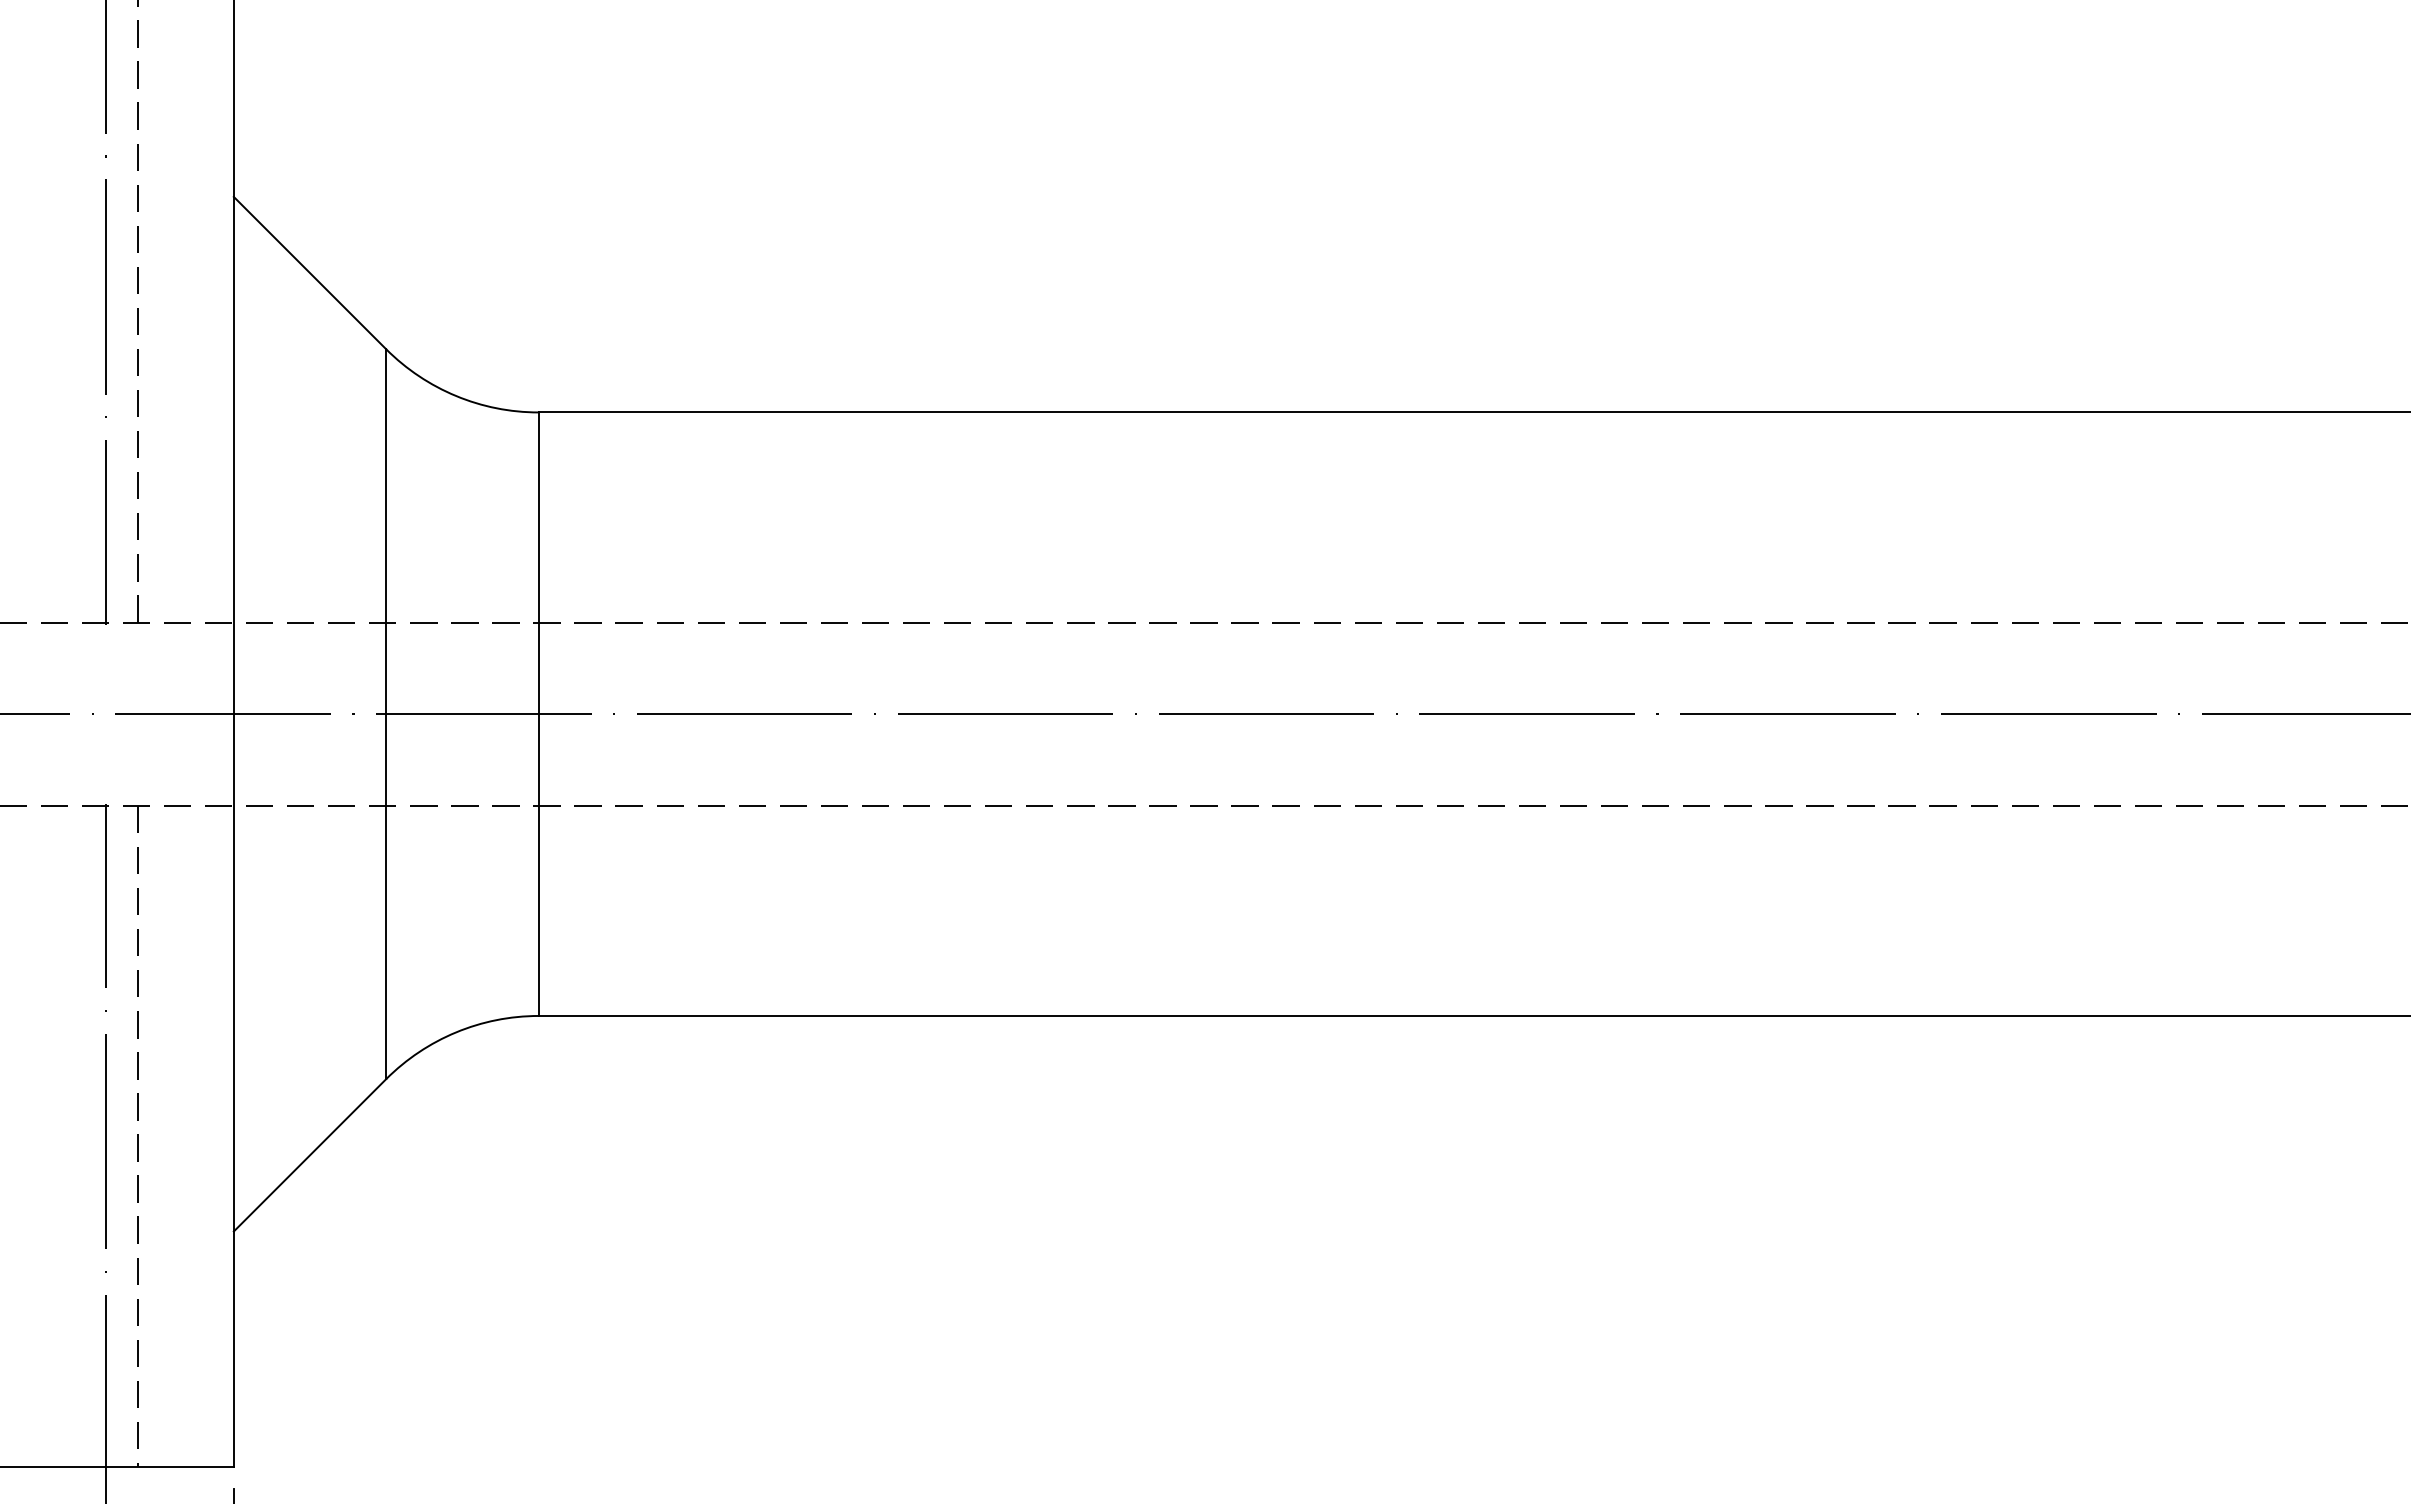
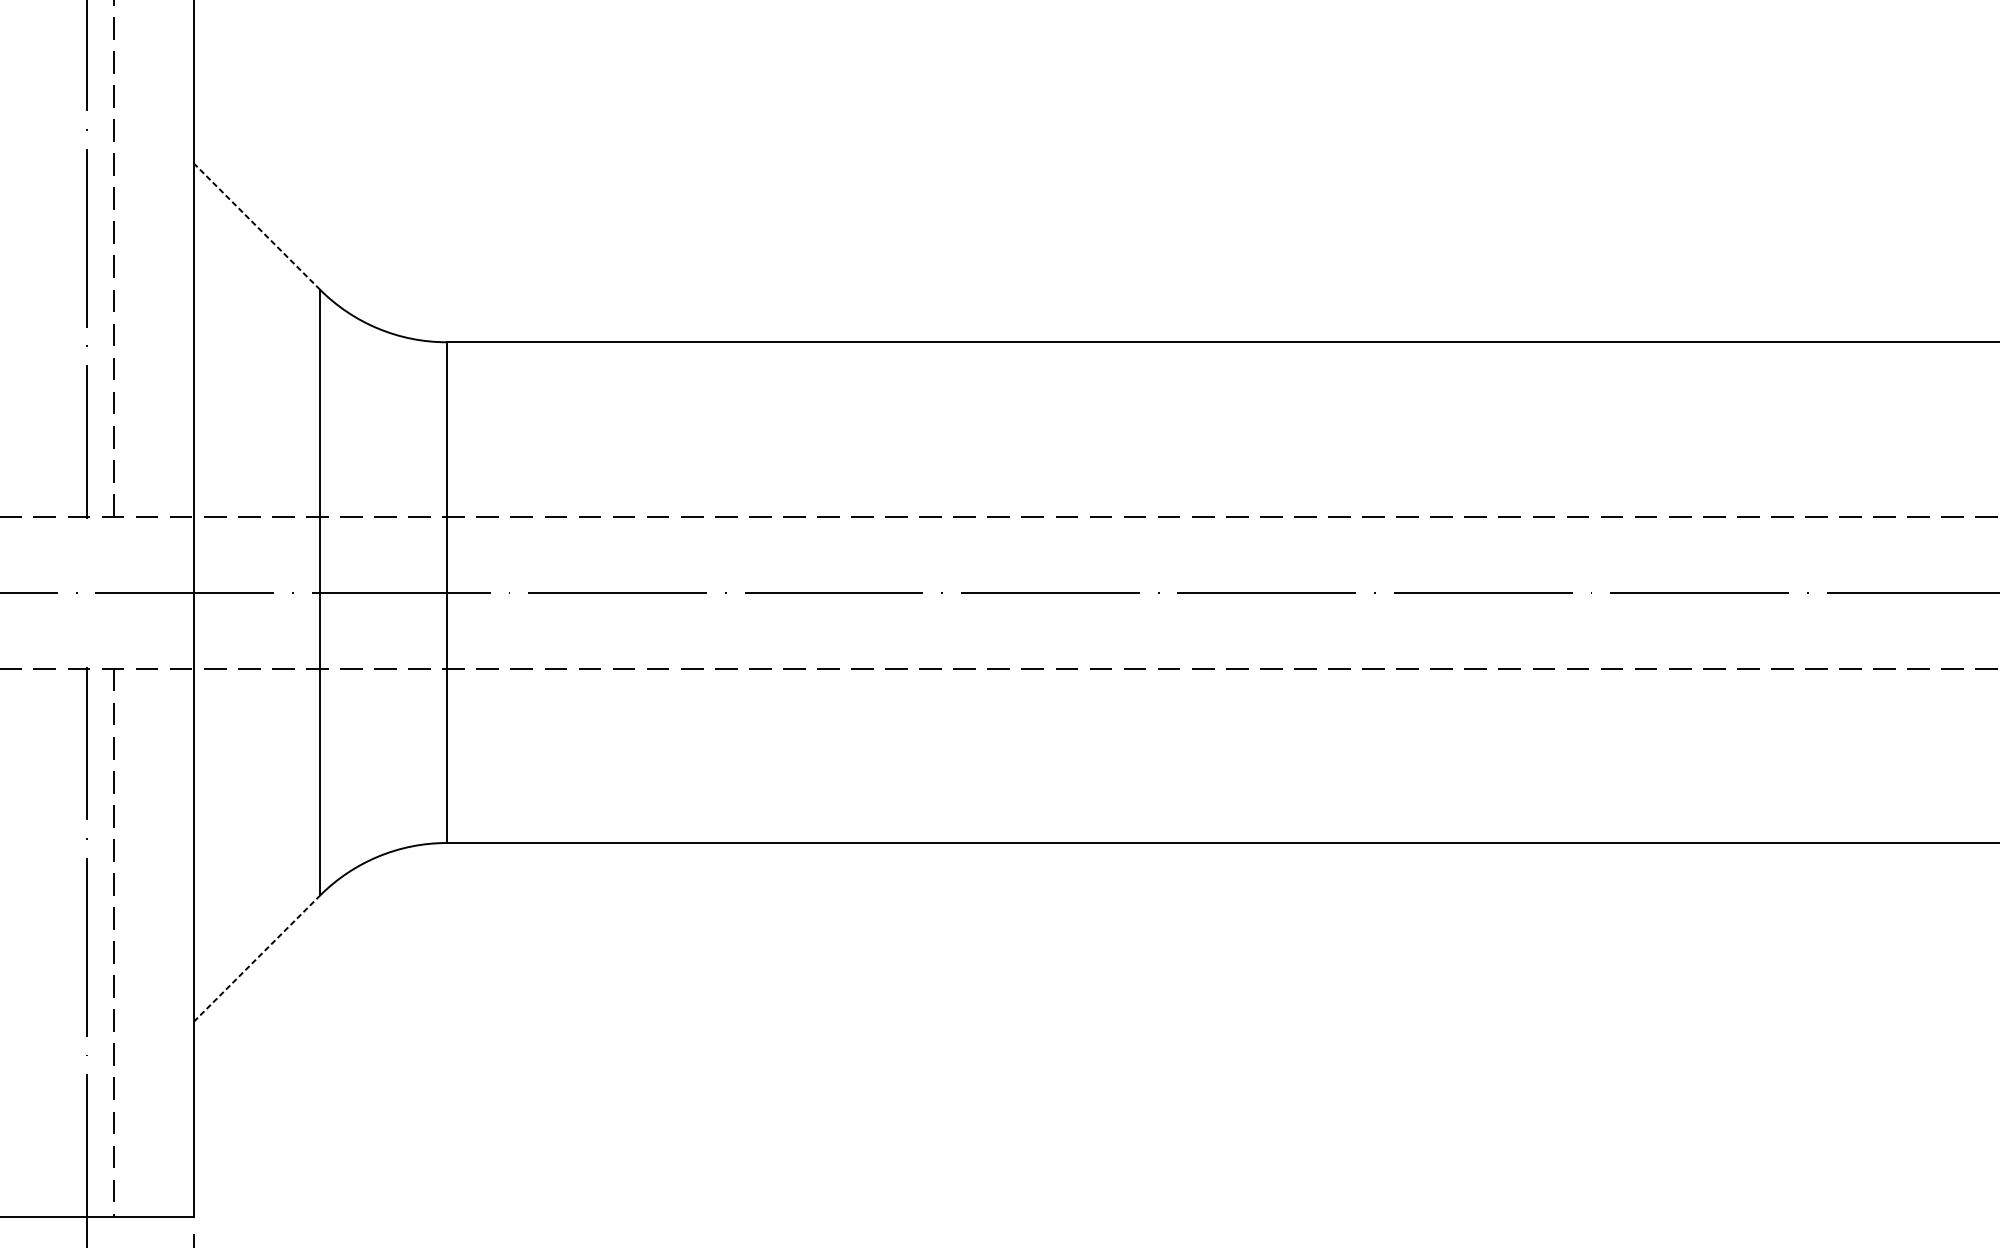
line: (310, 273) -> (257, 226), solid -> dashed
line: (310, 1155) -> (257, 958), solid -> dashed

